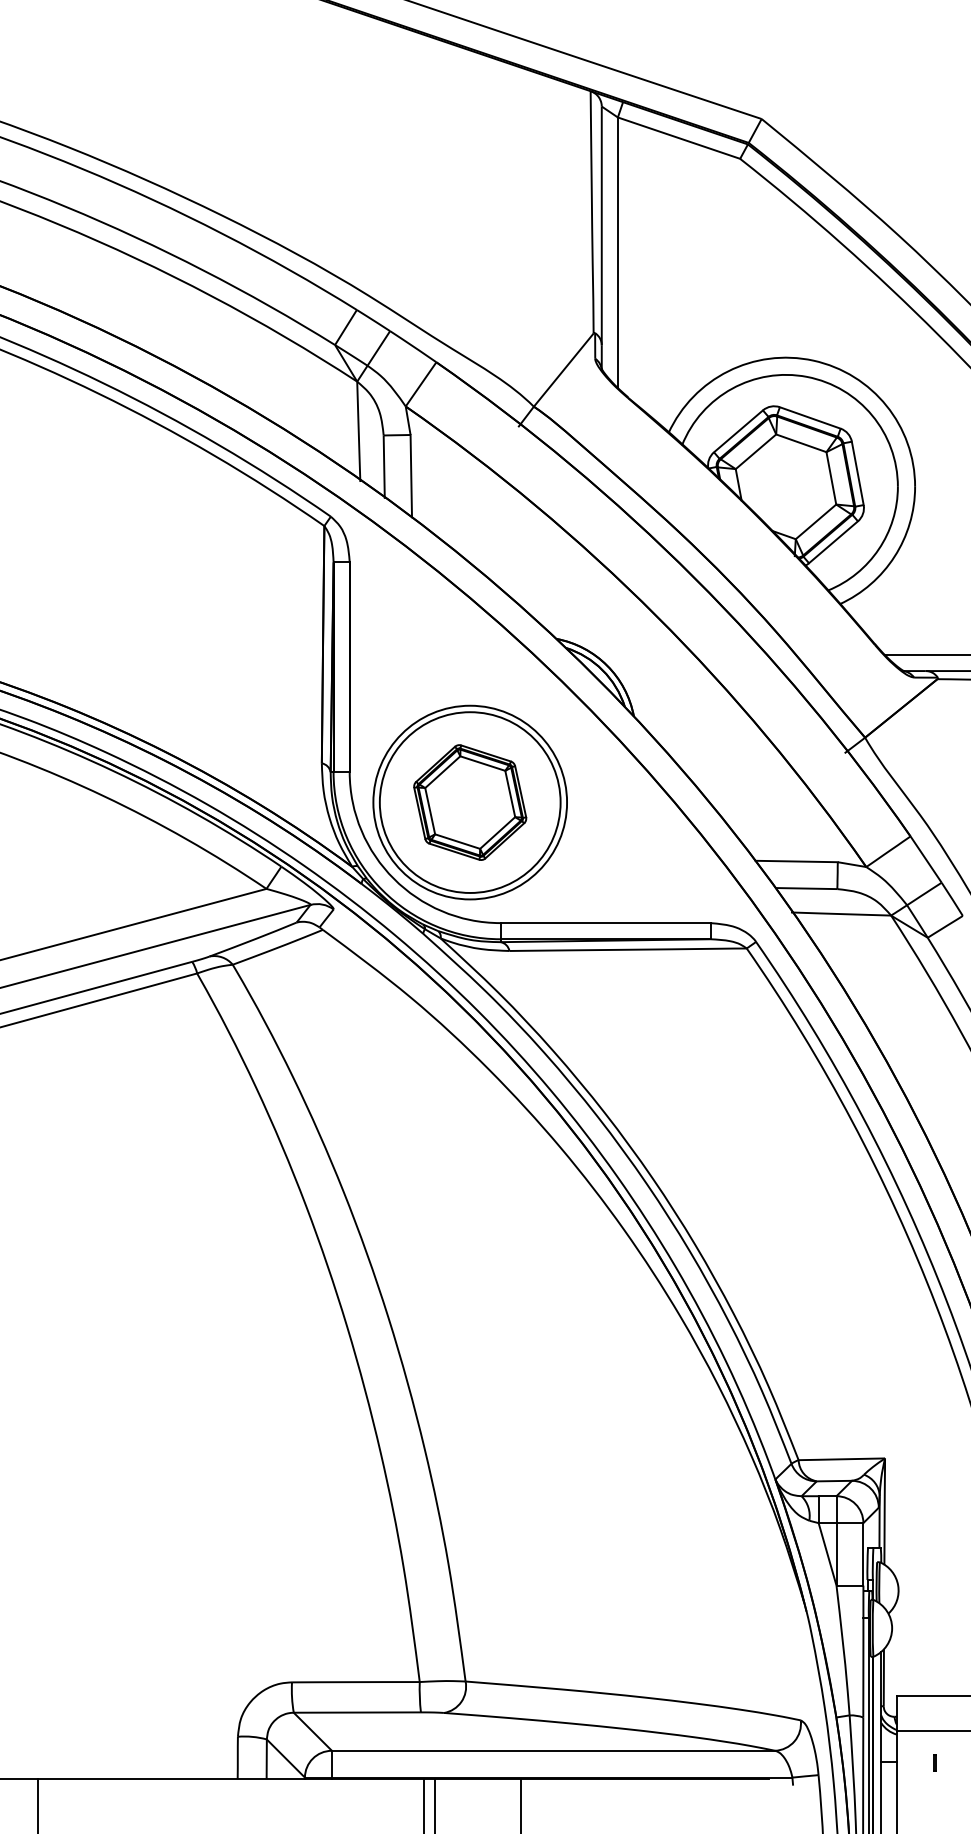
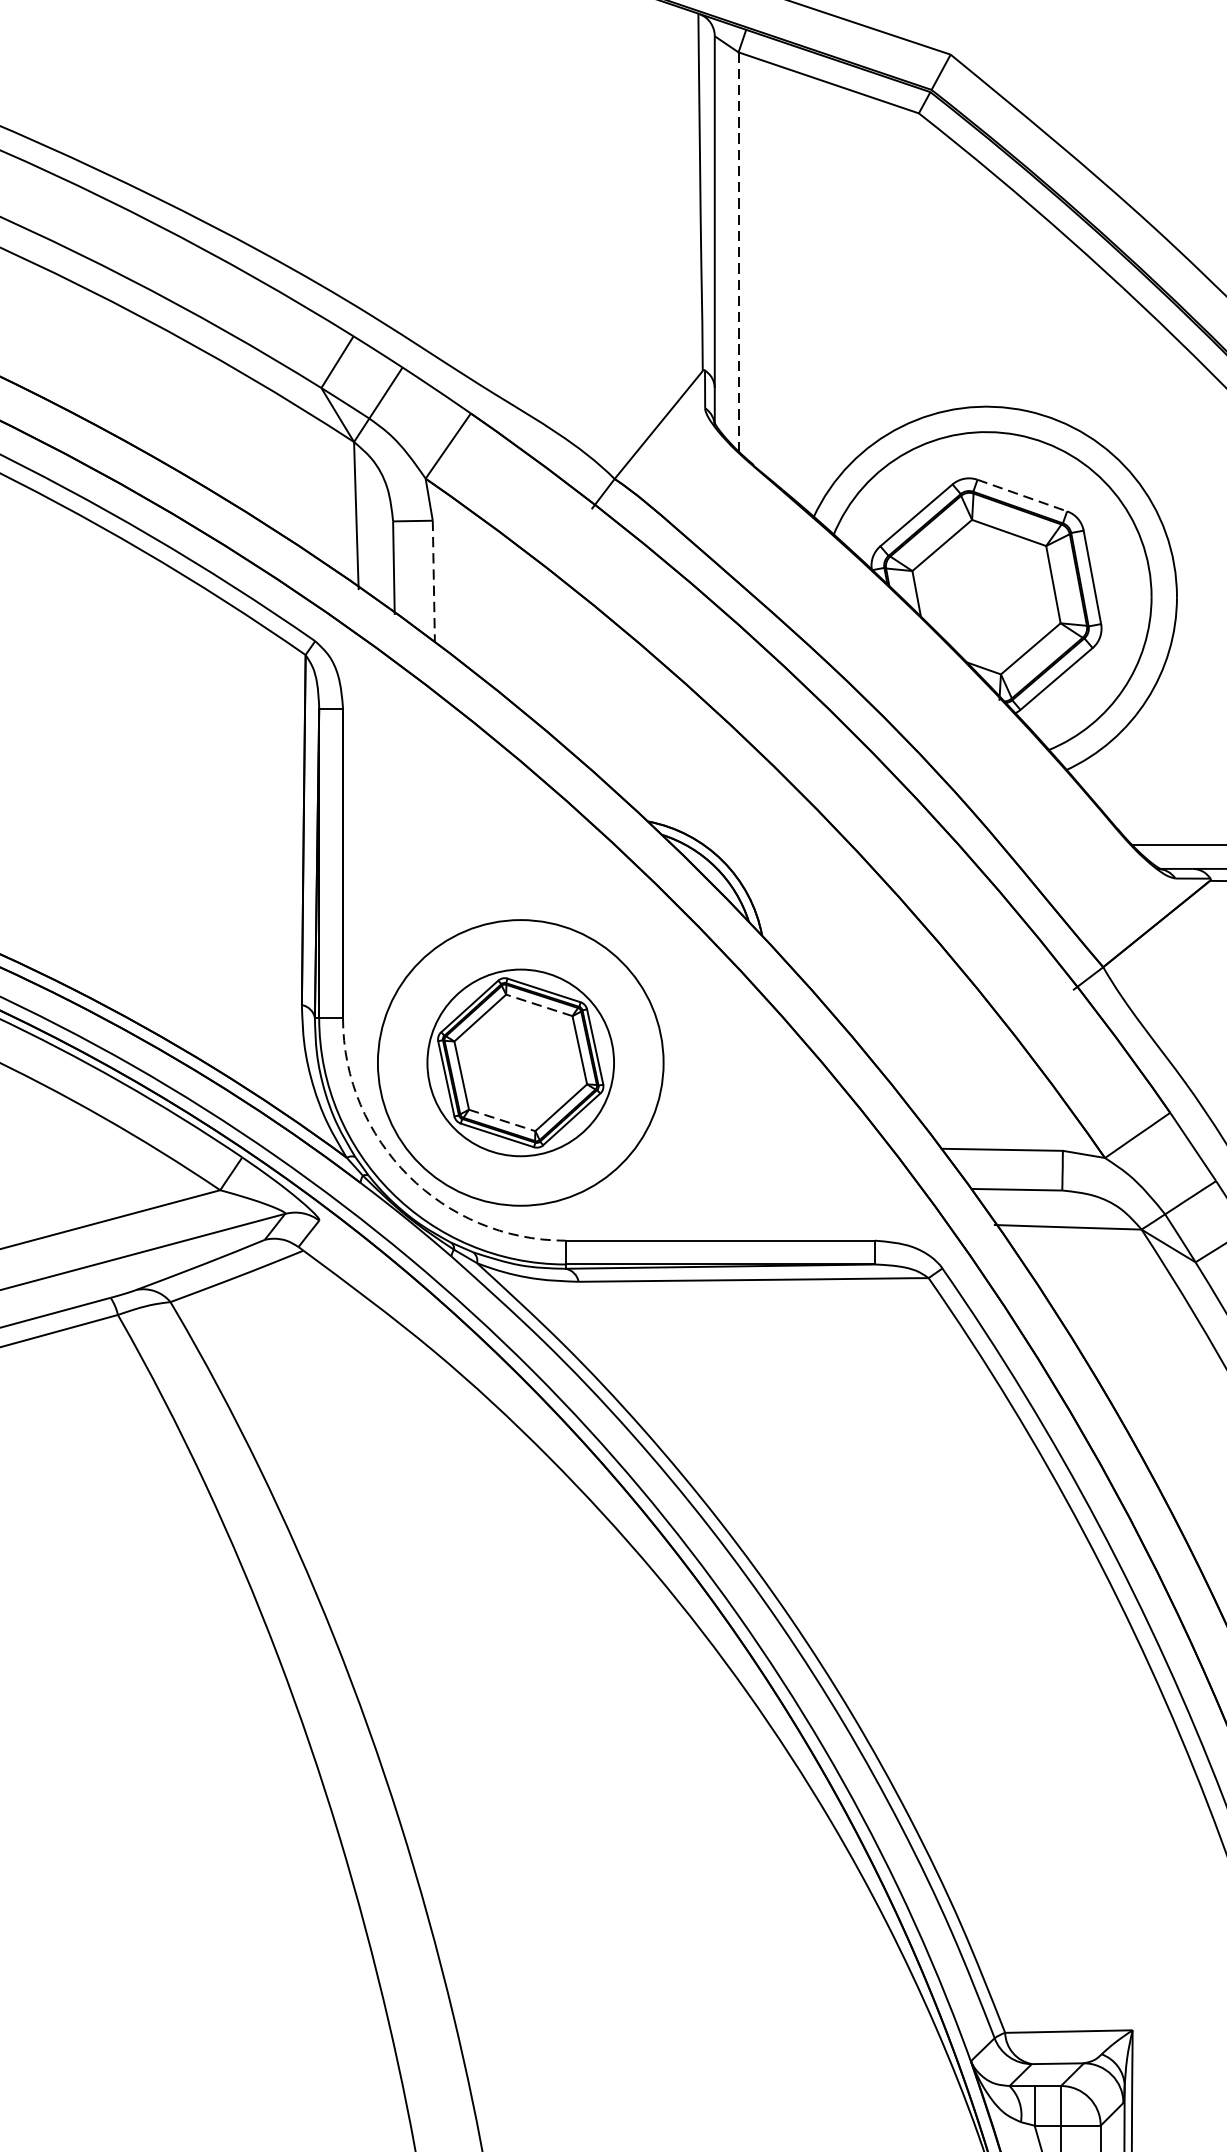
line: (617, 253) -> (737, 253), solid -> dashed
line: (810, 418) -> (1022, 496), solid -> dashed
line: (411, 476) -> (434, 581), solid -> dashed
line: (482, 763) -> (538, 1005), solid -> dashed
circle: (469, 802) -> (519, 1062), size x0.7
line: (457, 841) -> (501, 1120), solid -> dashed
arc: (393, 878) -> (407, 1174), solid -> dashed

